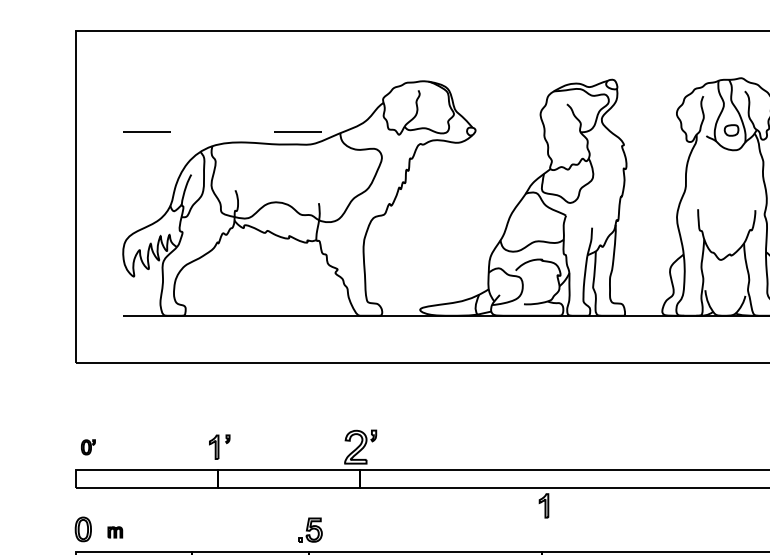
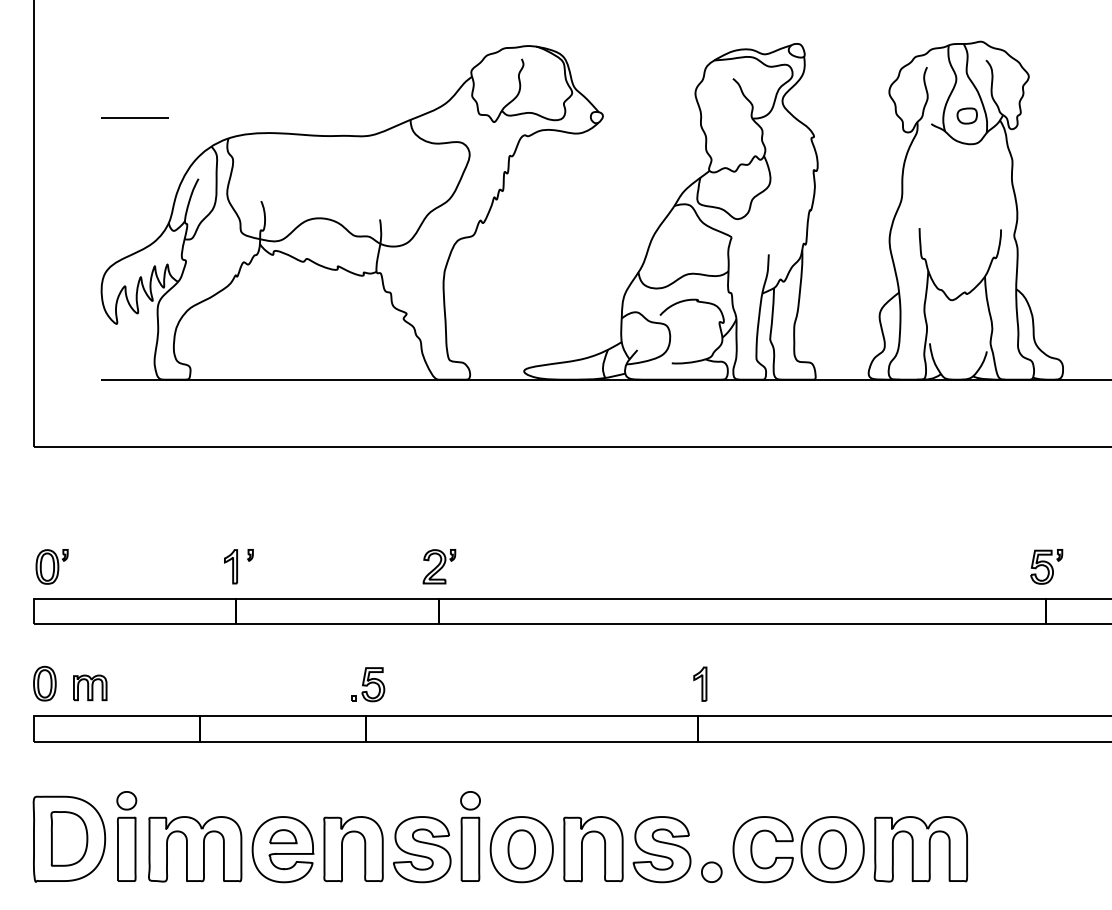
line: (297, 131) -> (349, 117), removed
part: (88, 447) -> (51, 566), size x1.67
part: (360, 447) -> (439, 566), size x0.71
part: (544, 505) -> (700, 683), moved
part: (115, 532) -> (90, 687), size x1.67

